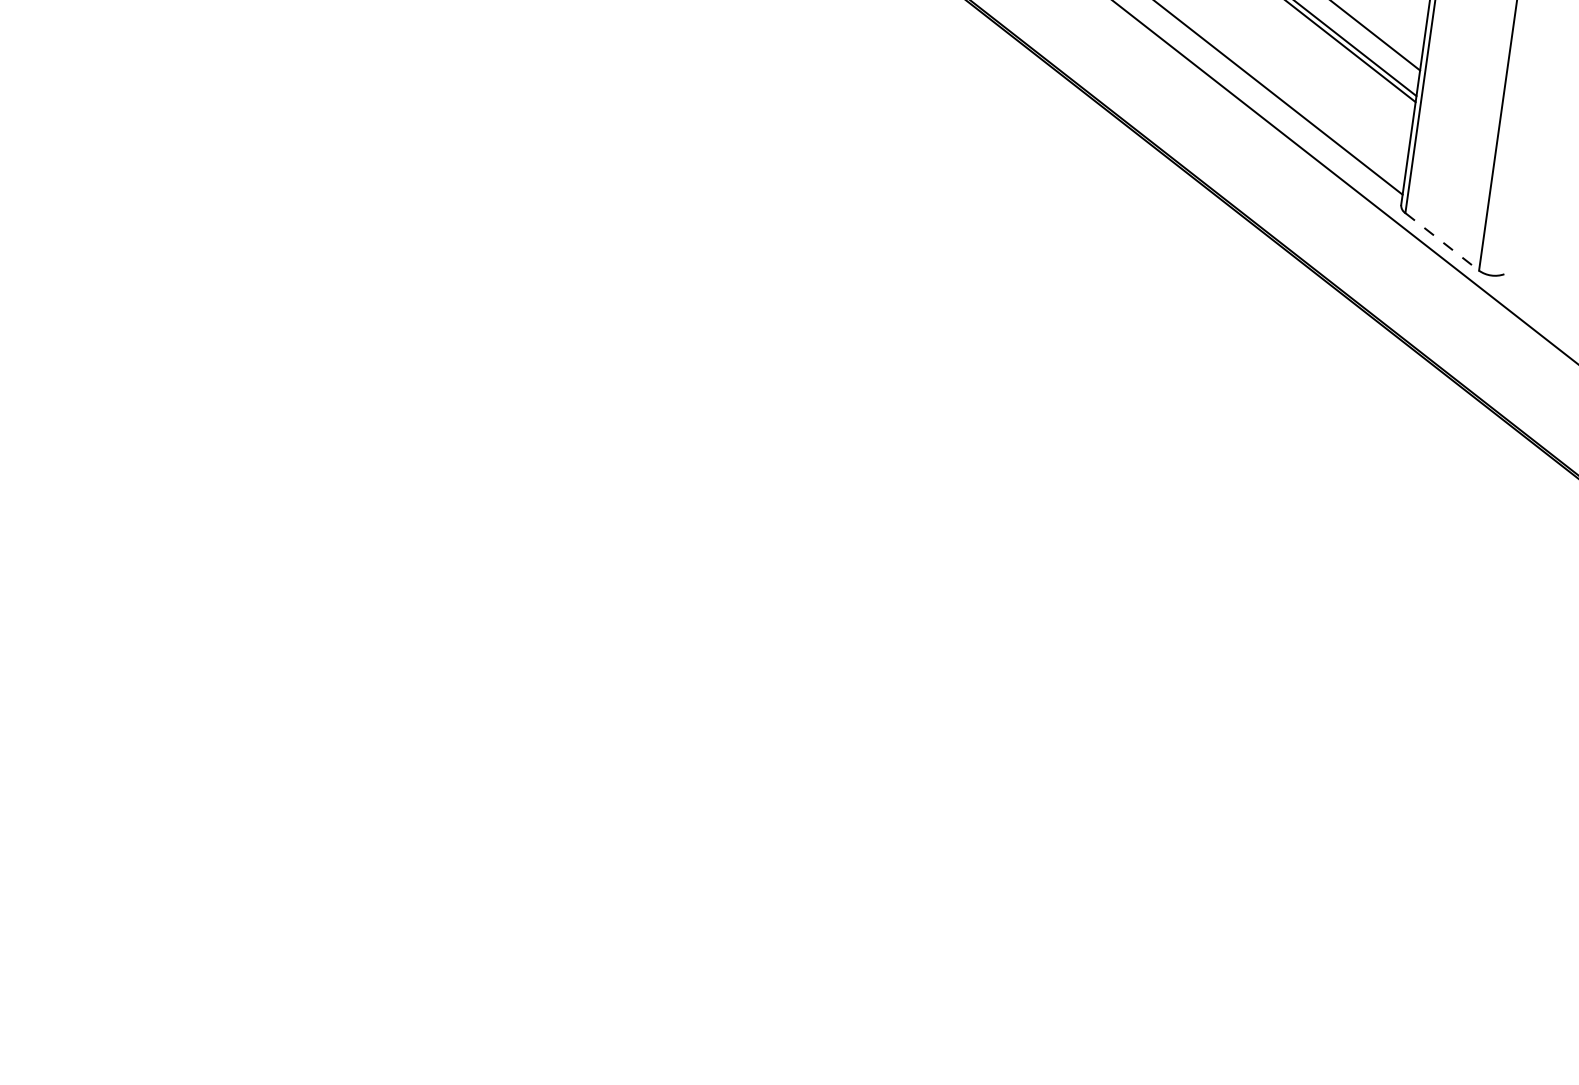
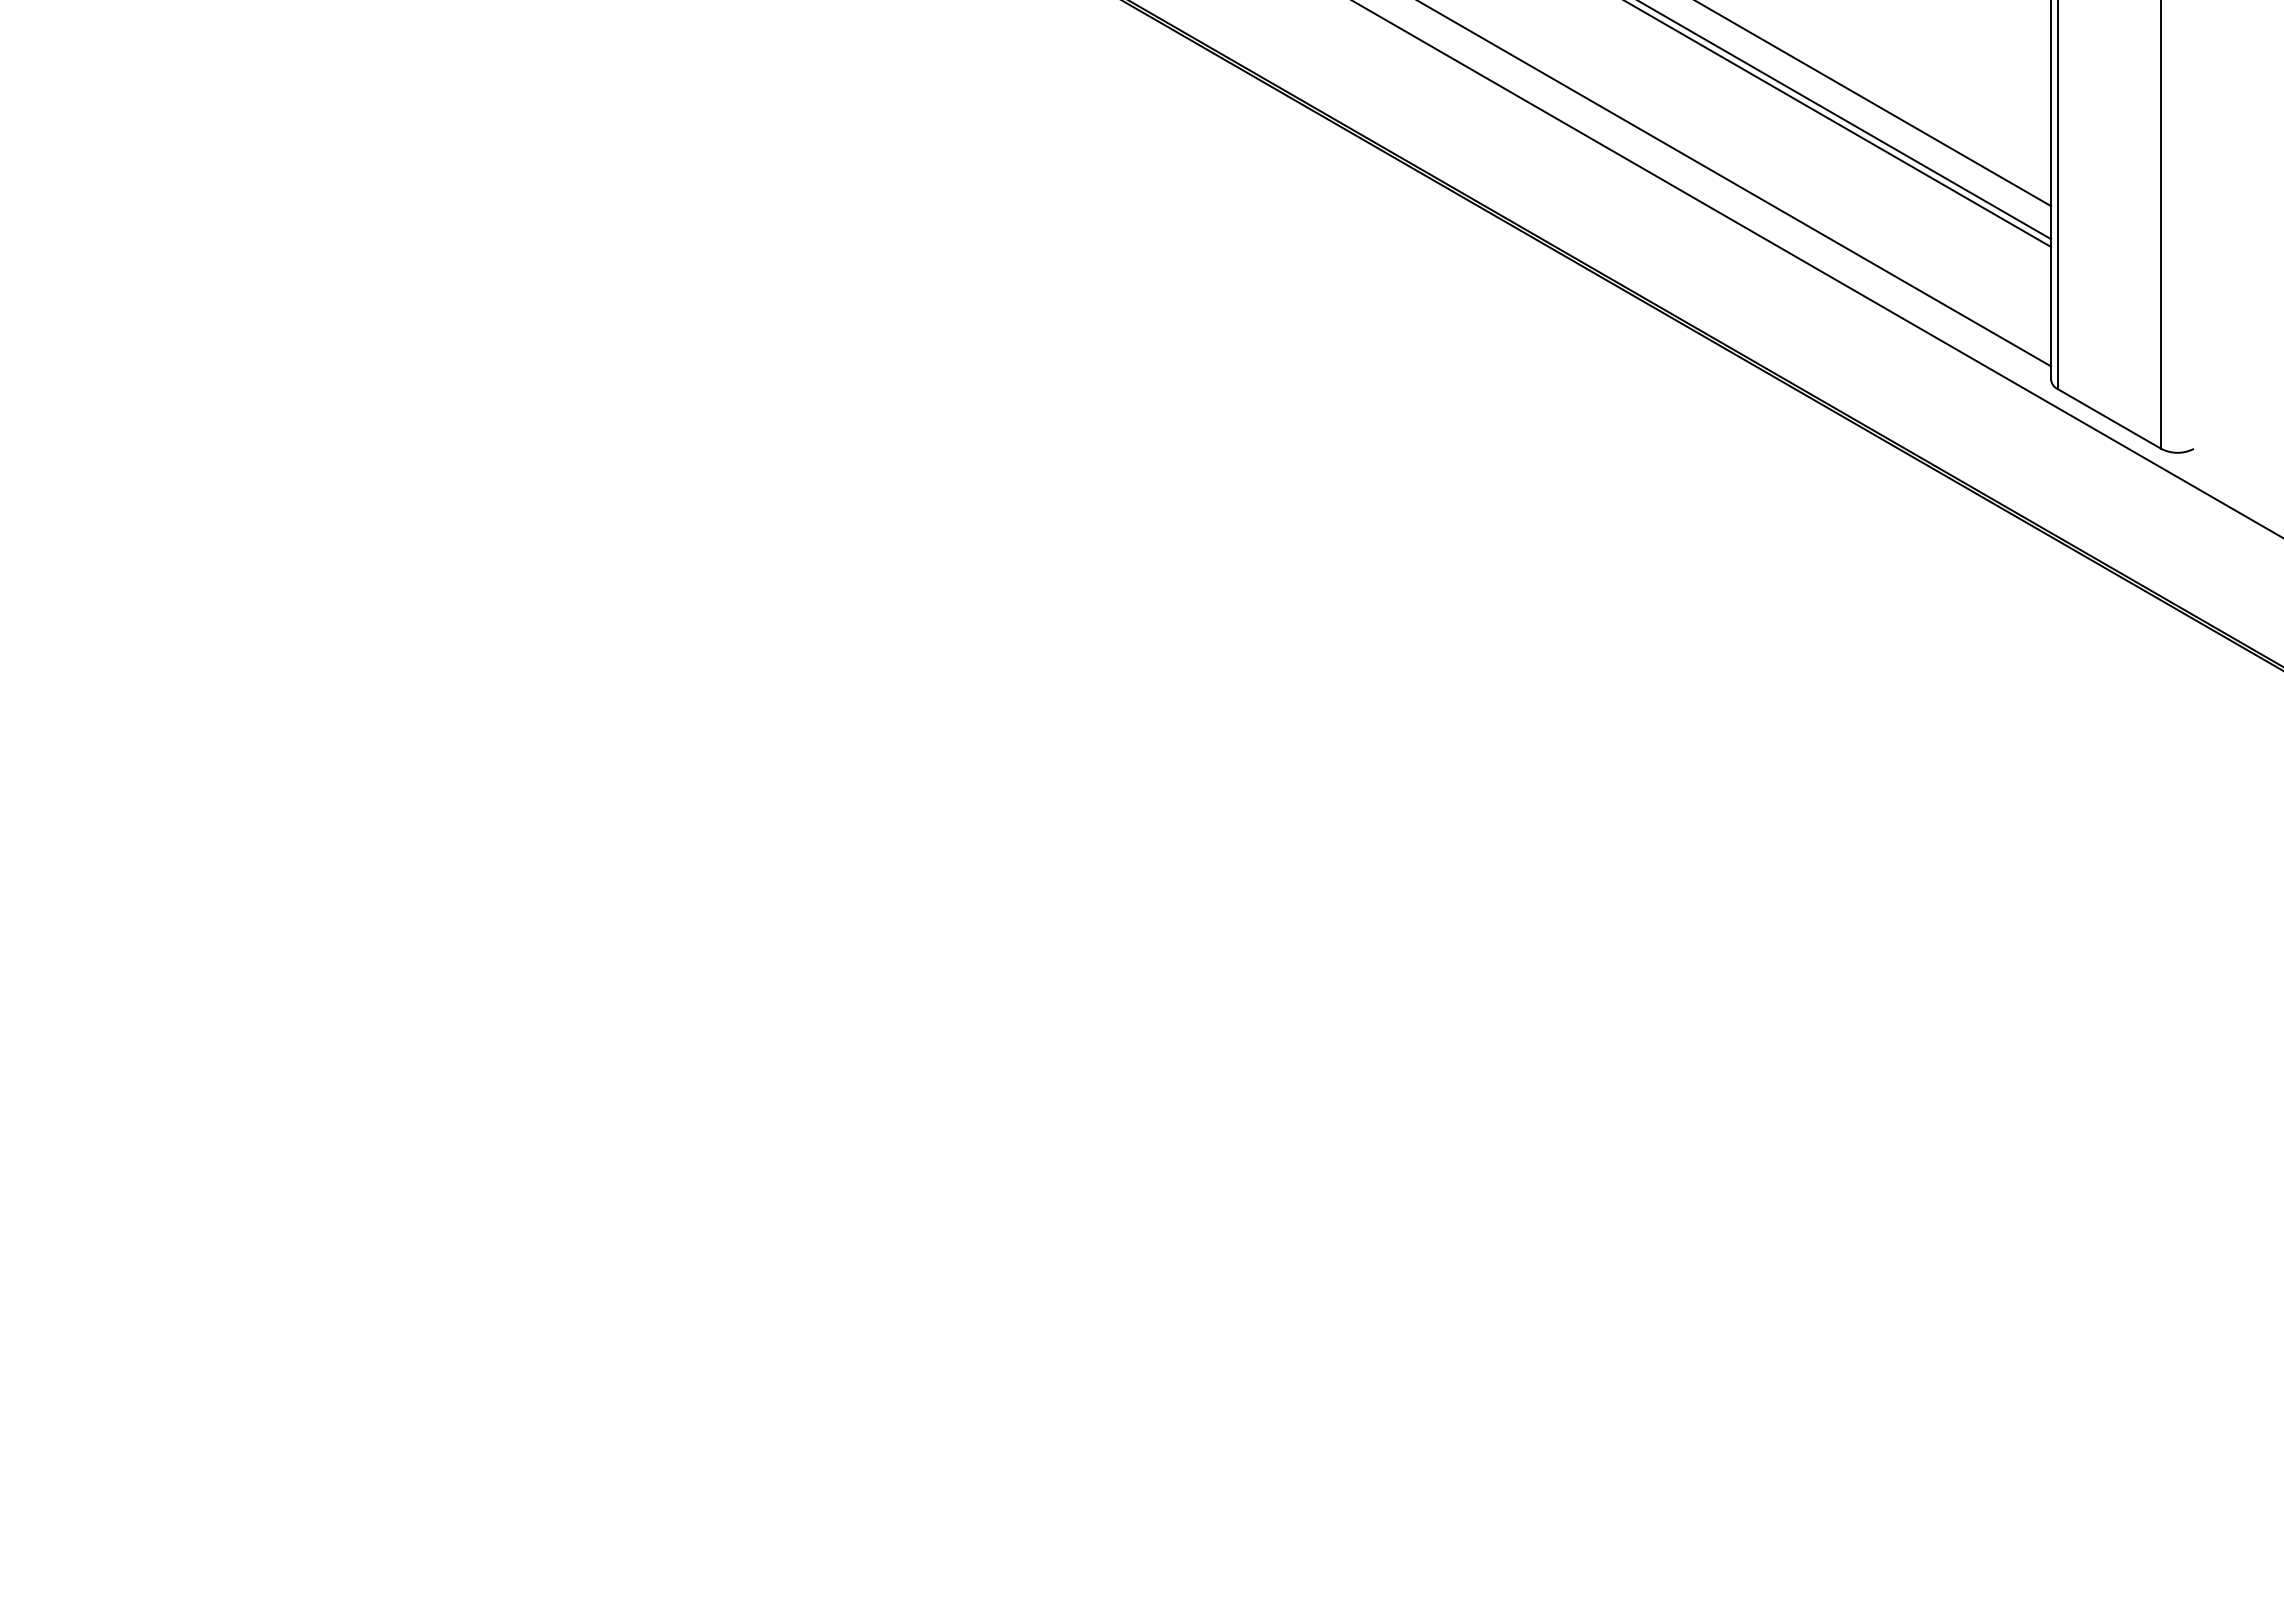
line: (1442, 242) -> (2109, 419), dashed -> solid

